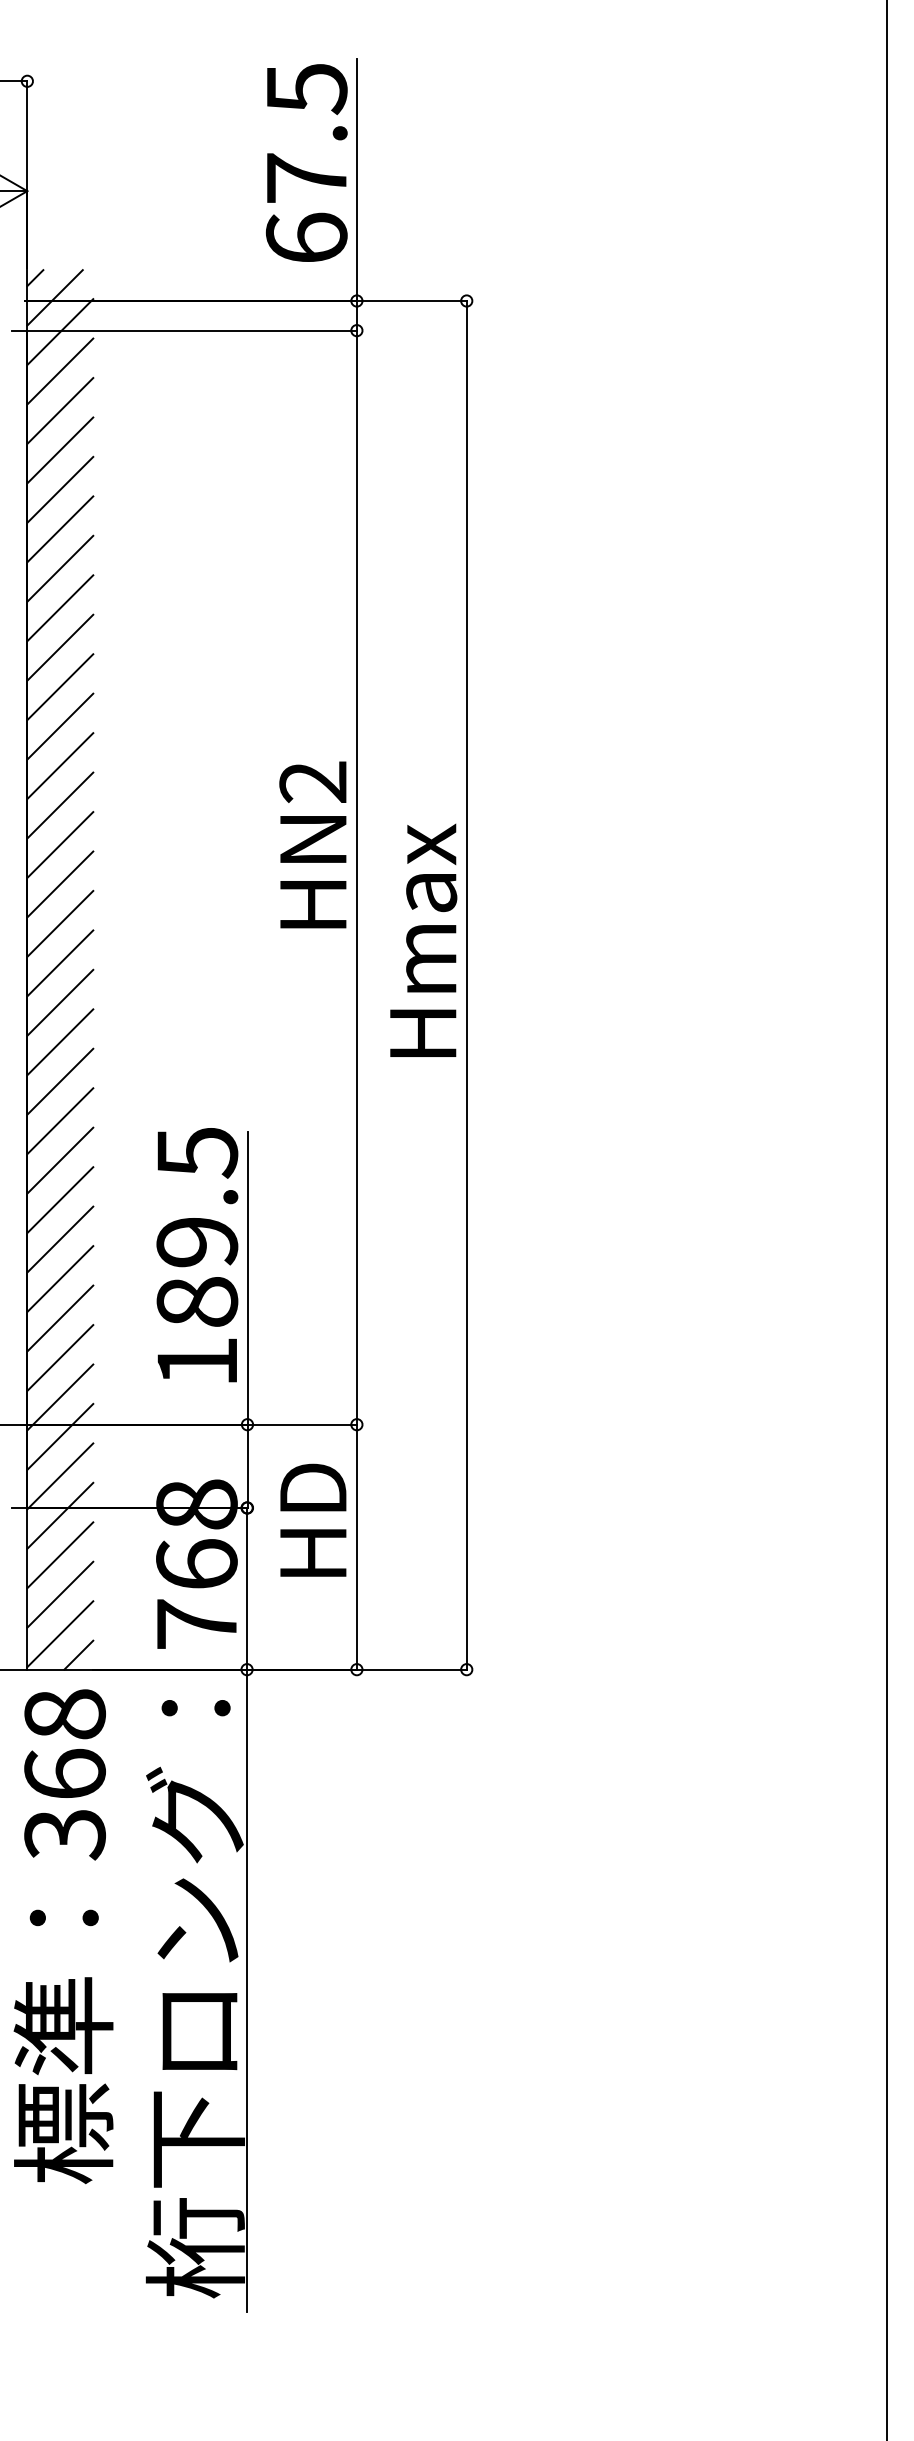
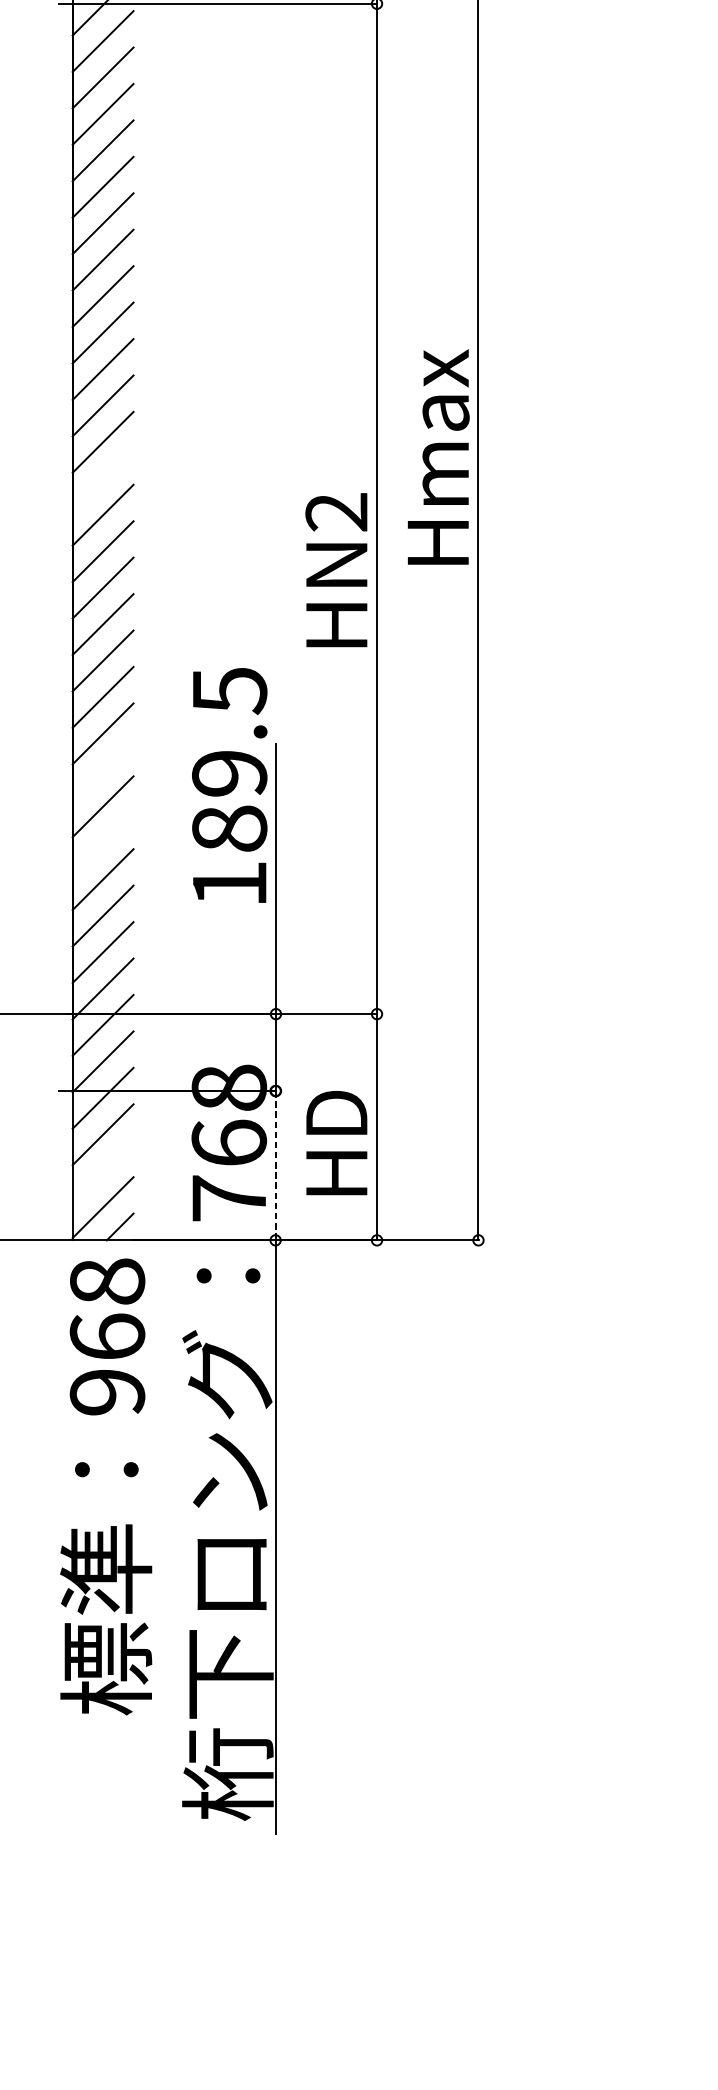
line: (60, 844) -> (103, 478), removed
text: (312, 844) -> (336, 569), moved
text: (423, 939) -> (438, 456), moved
line: (60, 1160) -> (103, 770), removed
line: (60, 1239) -> (103, 843), removed
text: (197, 1255) -> (229, 785), moved
text: (313, 1519) -> (336, 1142), moved
line: (247, 1588) -> (275, 1165), solid -> dashed
line: (60, 1594) -> (103, 1170), removed
text: (64, 1835) -> (106, 1393), 368 -> 968

